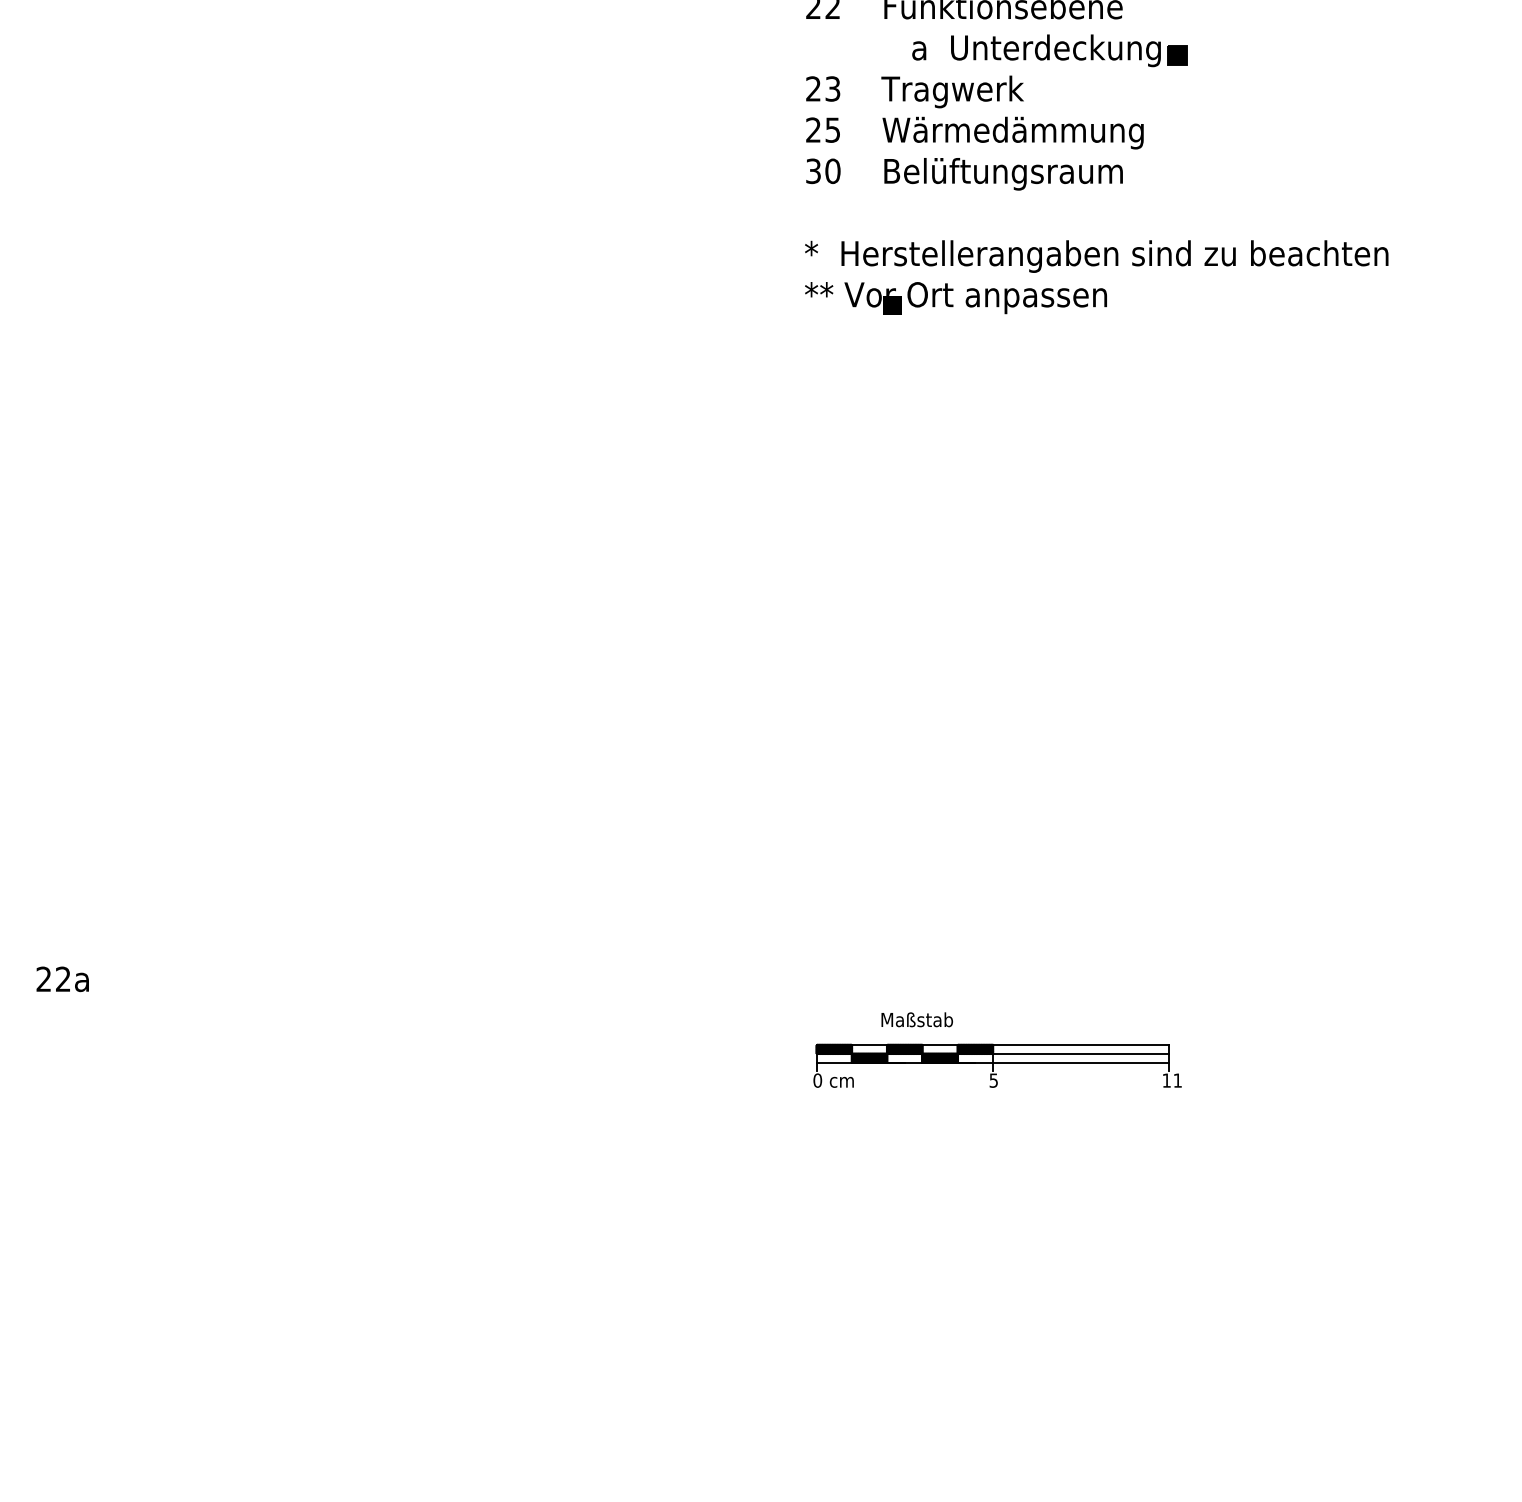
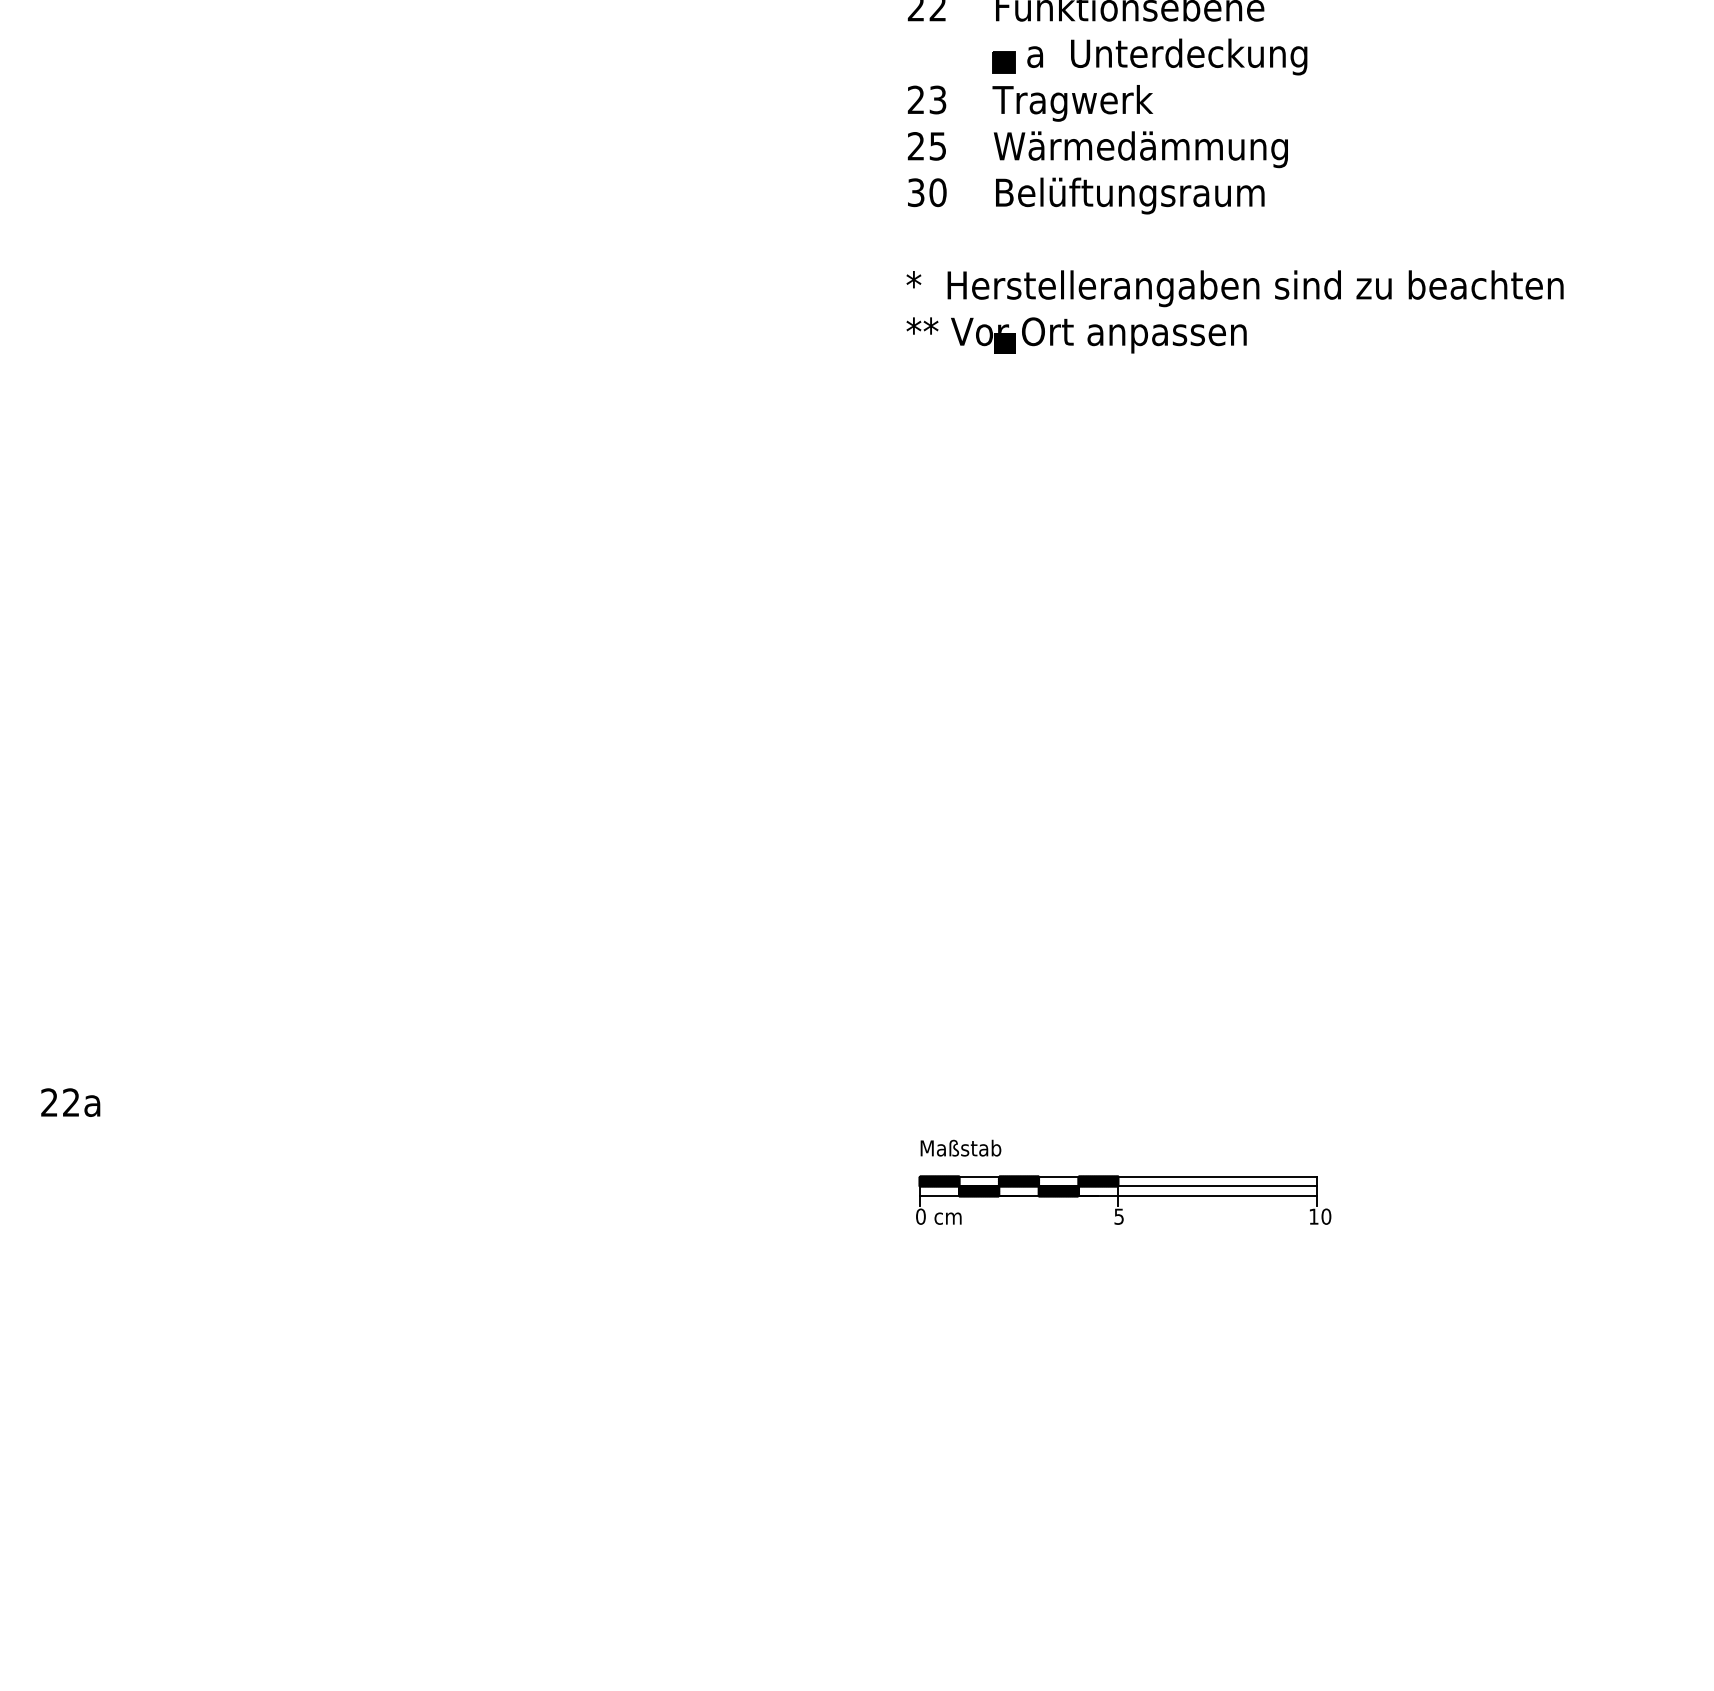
part: (1177, 55) -> (1003, 62), moved
text: (916, 1019) -> (960, 1147), moved
text: (1177, 1080) -> (1326, 1216), 11 -> 10

